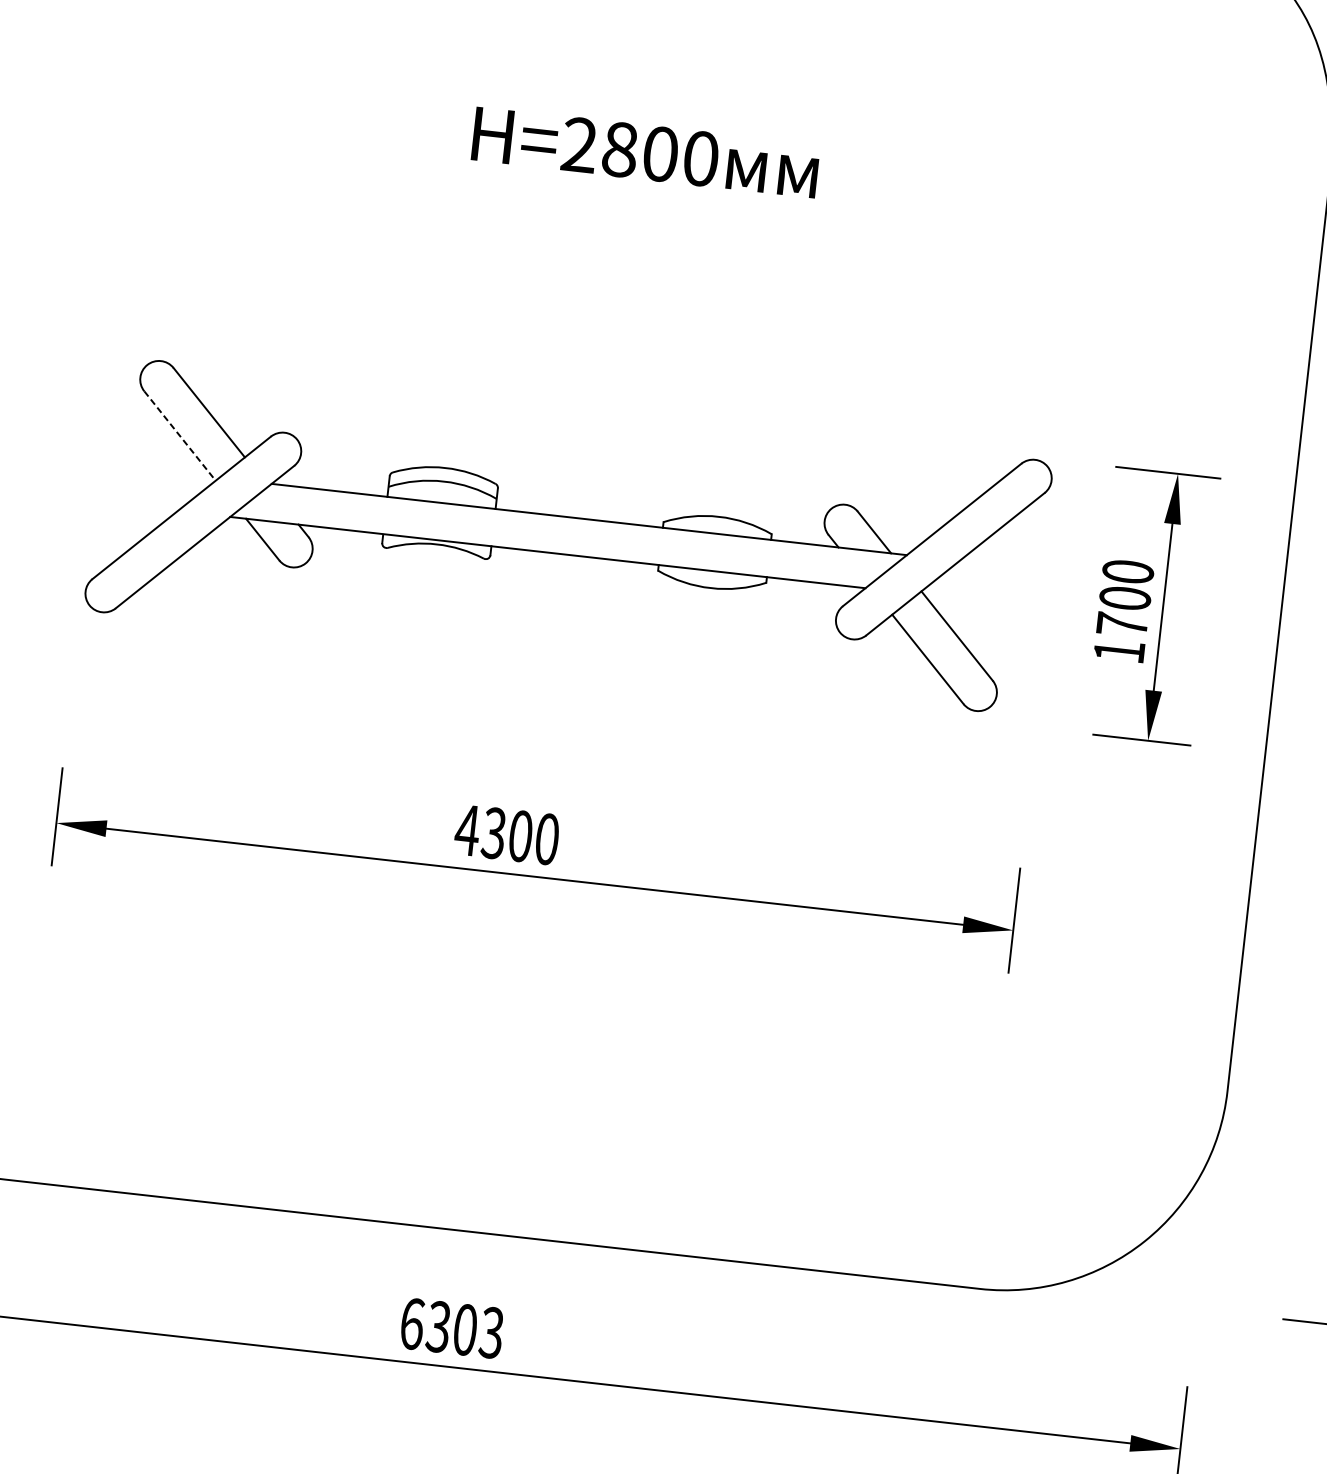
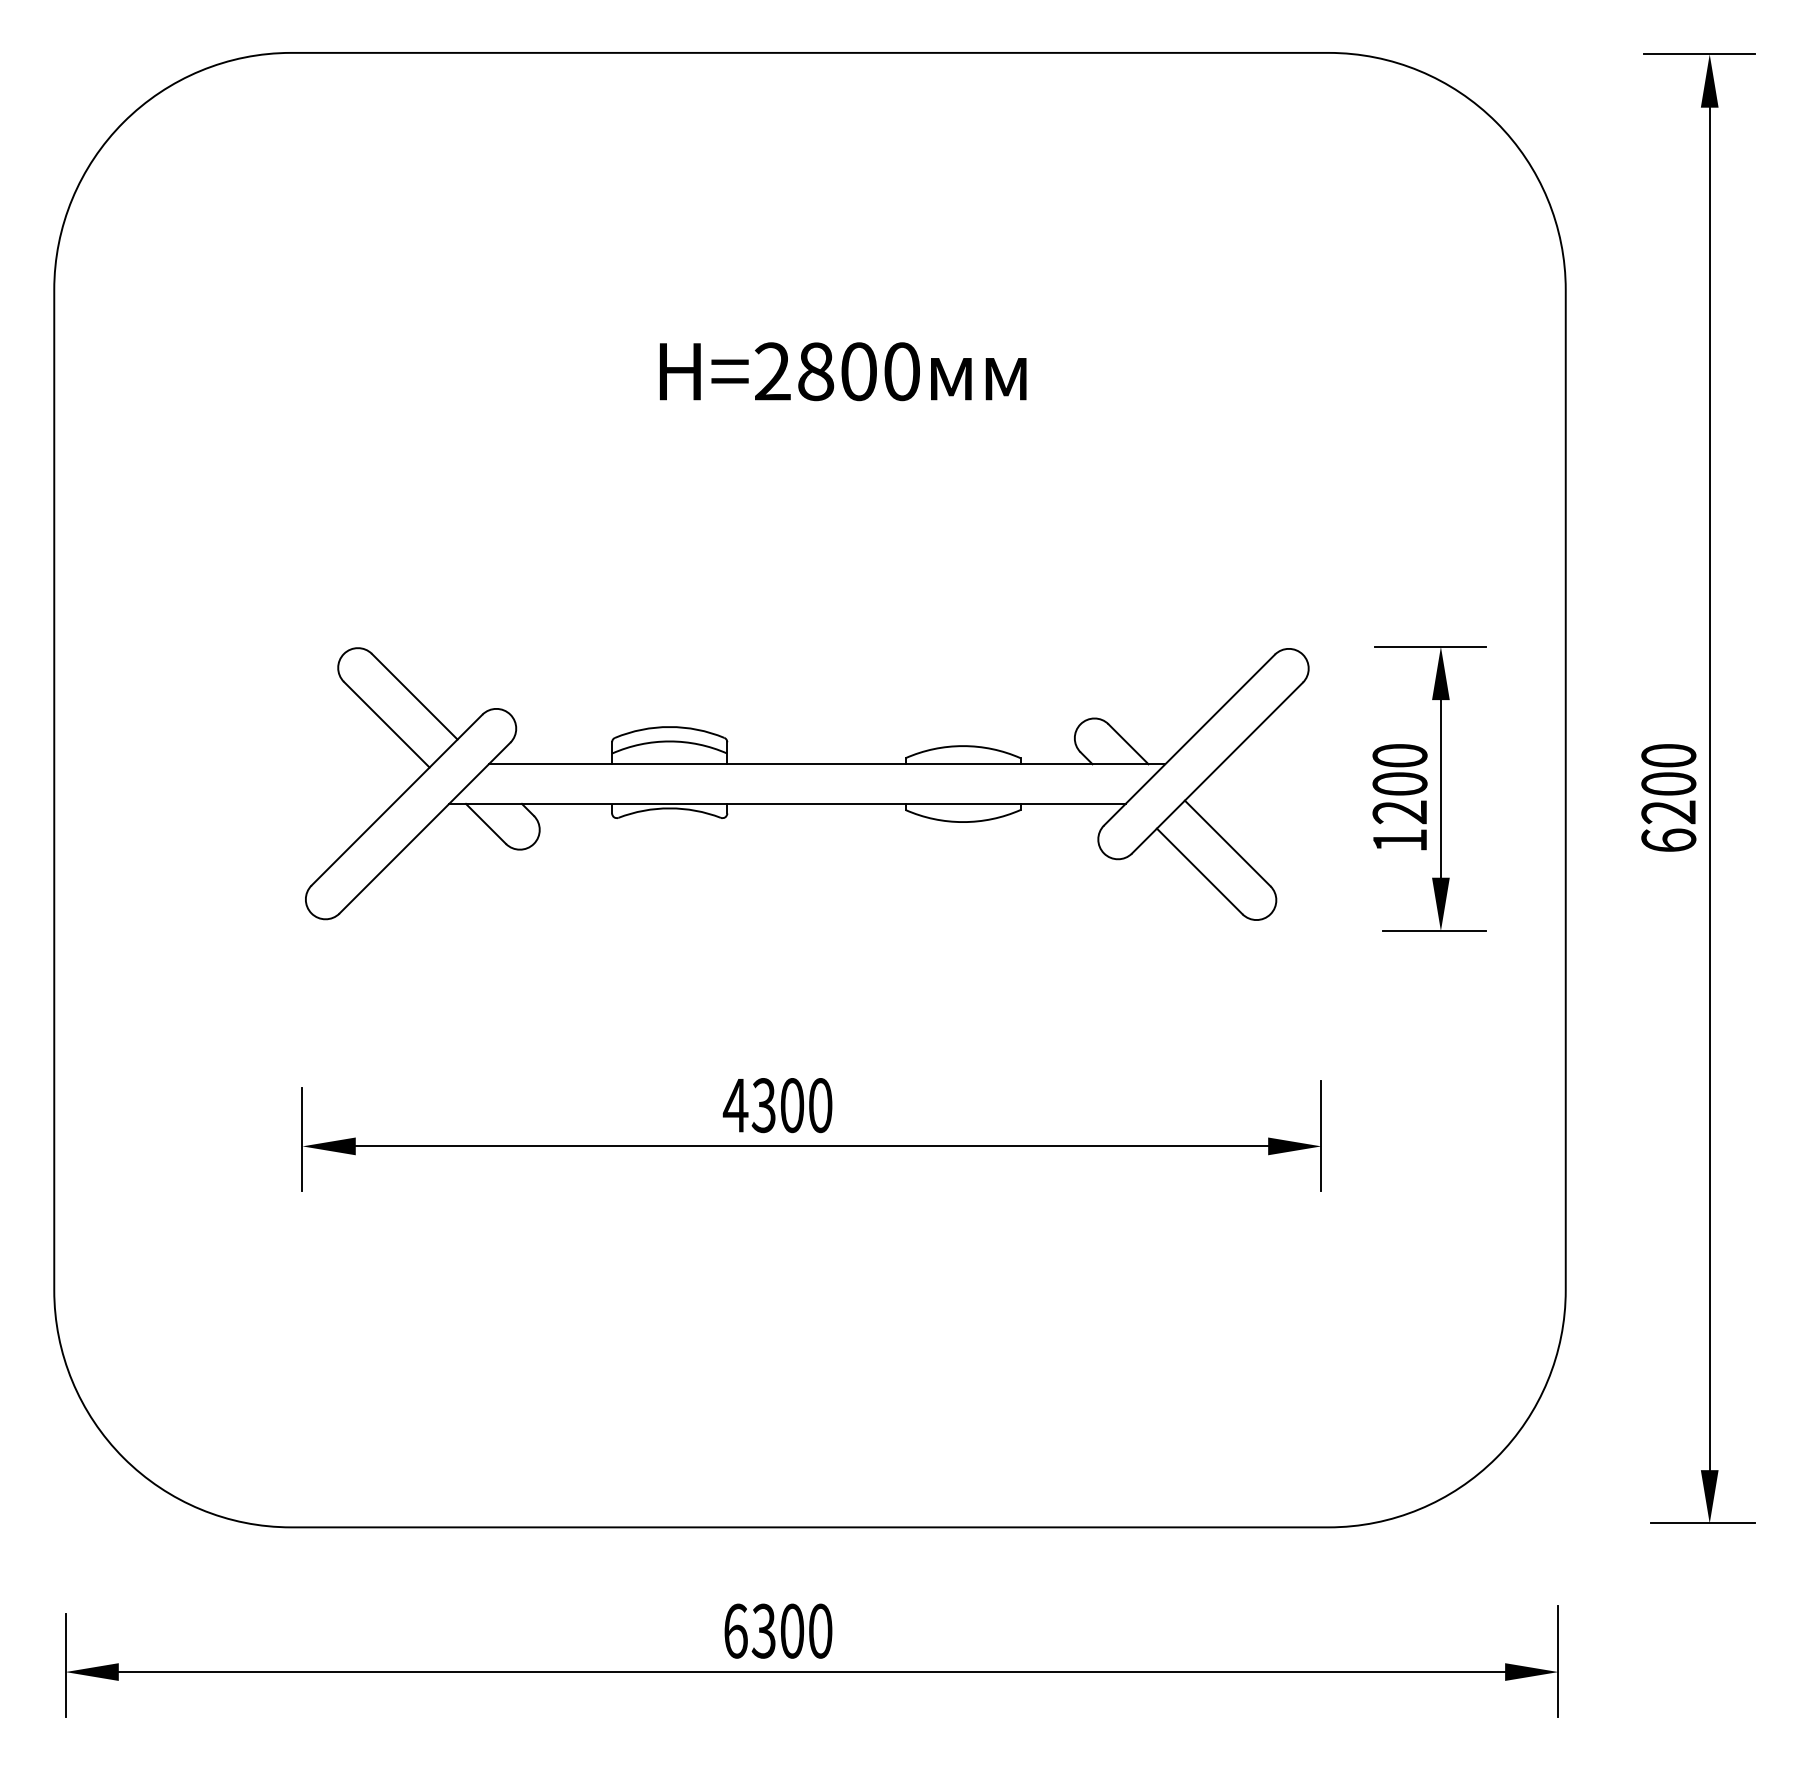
line: (179, 435) -> (386, 724), dashed -> solid
text: (1121, 625) -> (1399, 812), 1700 -> 1200
text: (491, 1332) -> (820, 1630), 6303 -> 6300

